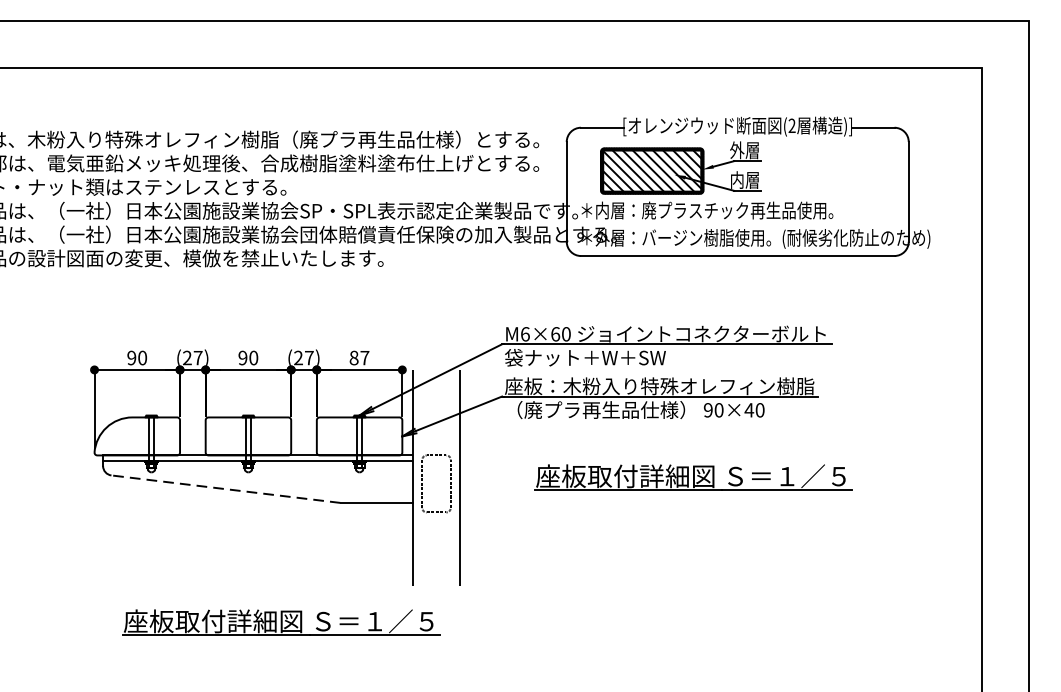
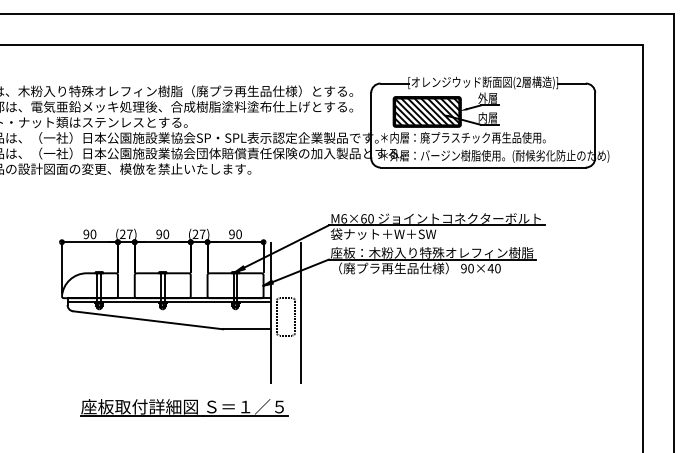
text: (359, 358) -> (235, 234), 87 -> 90
part: (693, 477) -> (454, 312), removed
line: (226, 489) -> (148, 320), dashed -> solid

